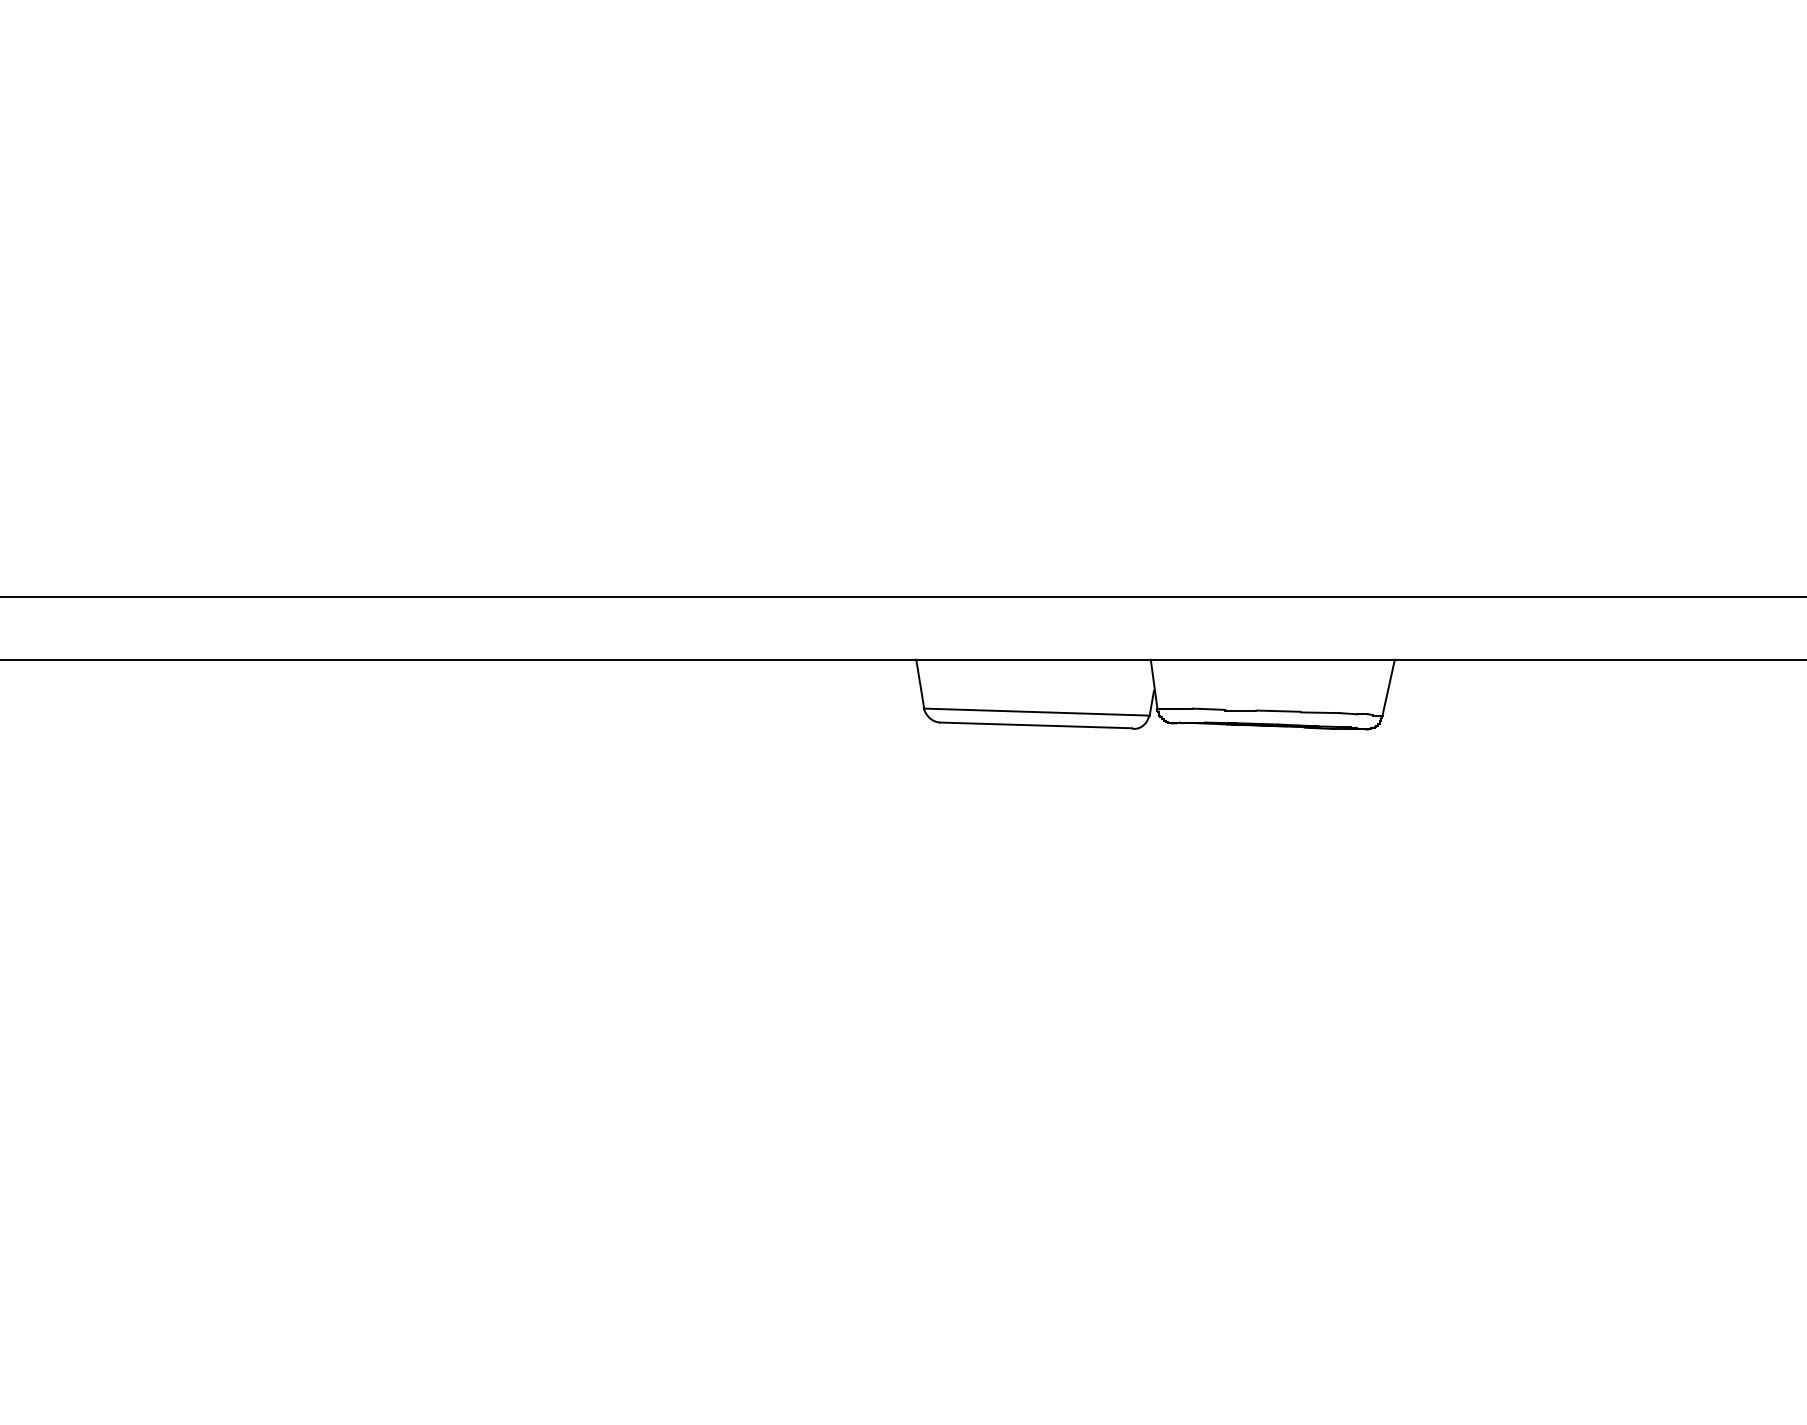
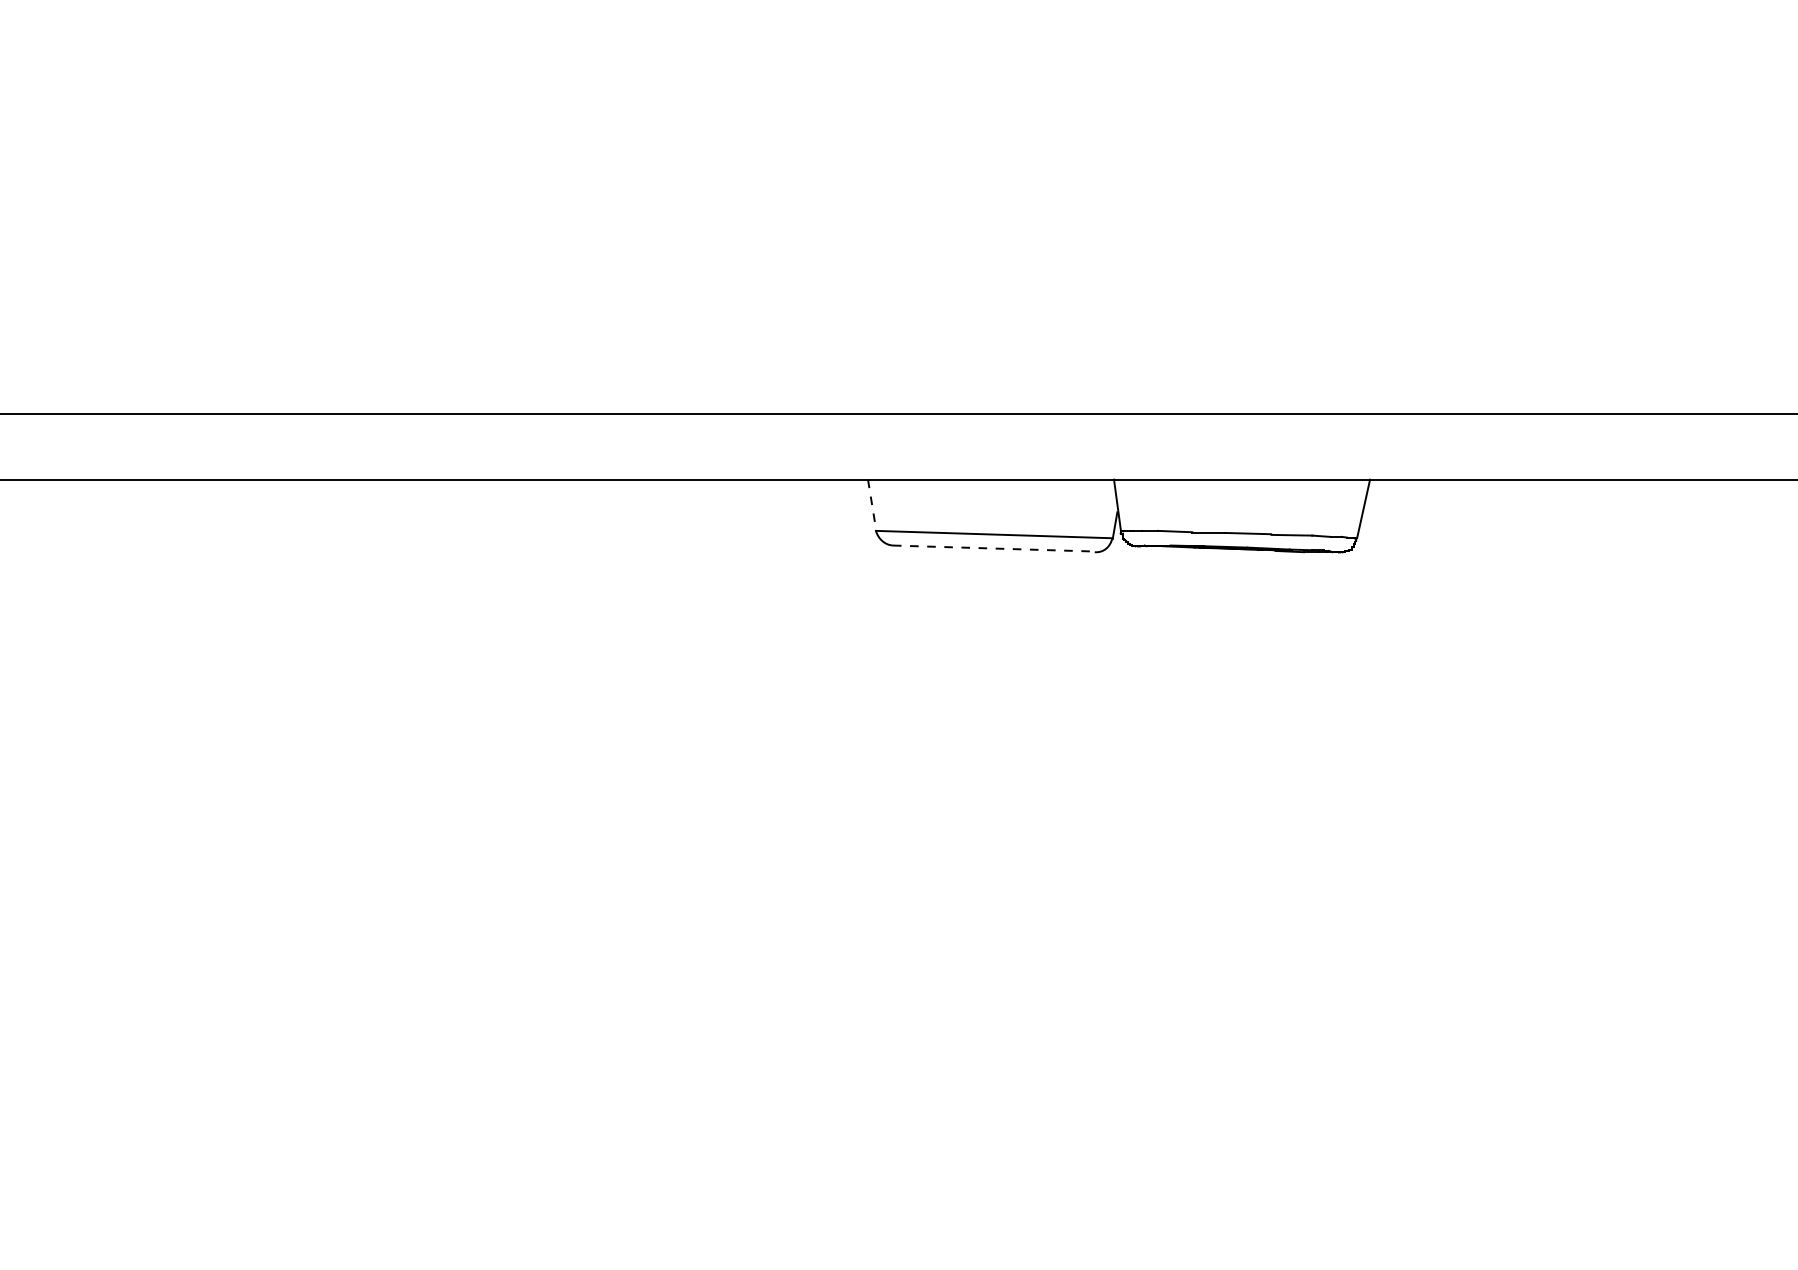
line: (920, 684) -> (872, 505), solid -> dashed
line: (1036, 725) -> (994, 548), solid -> dashed

